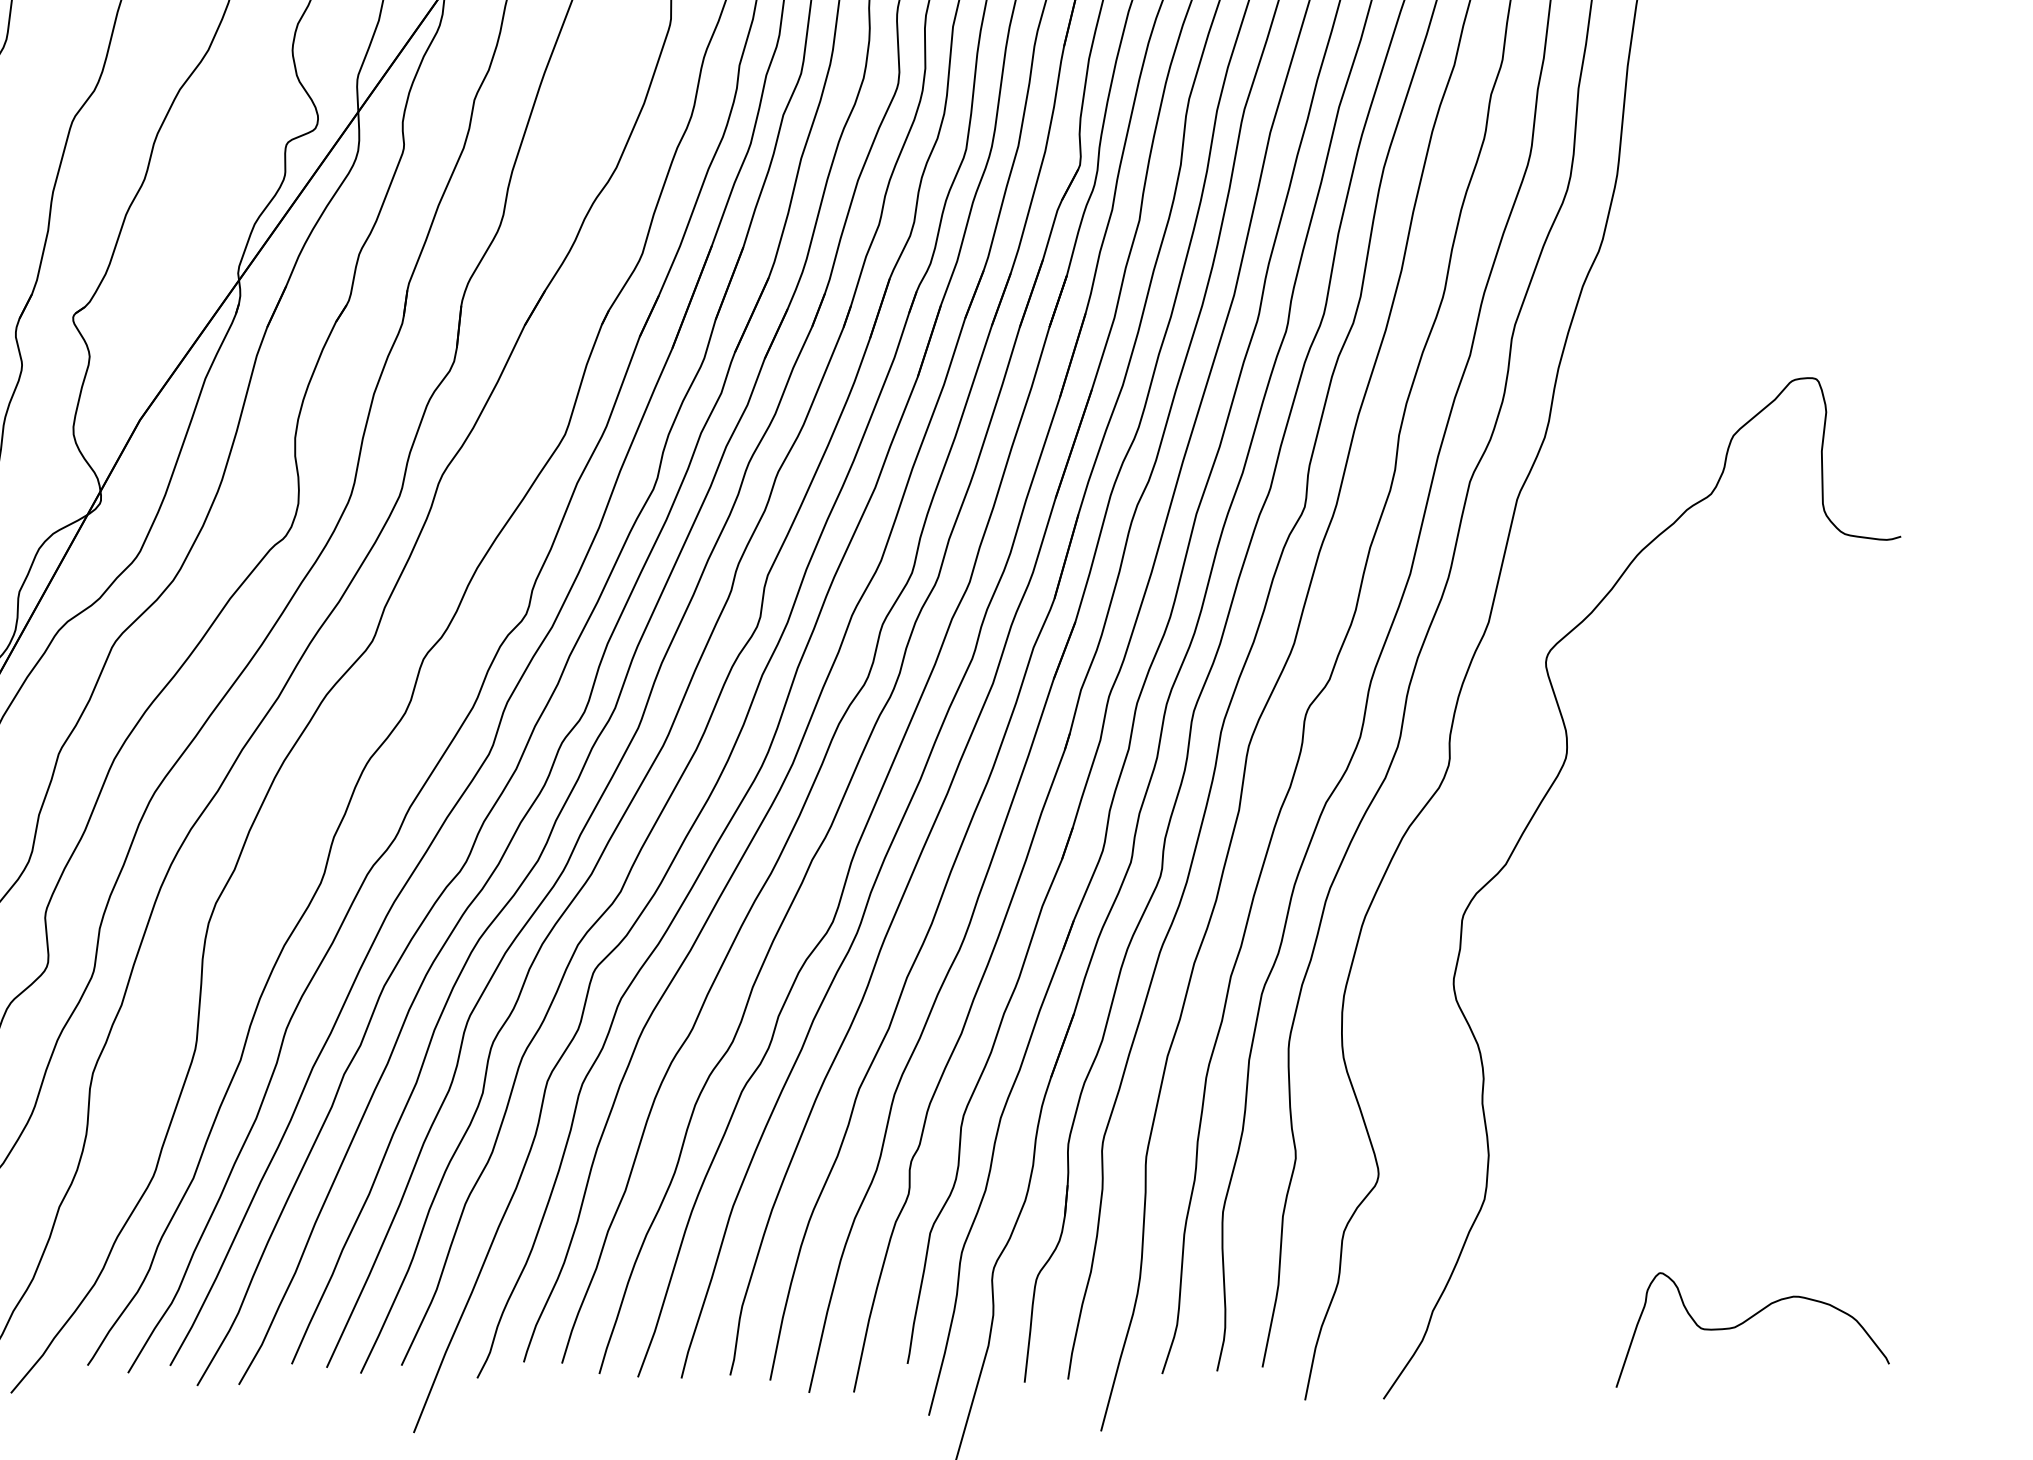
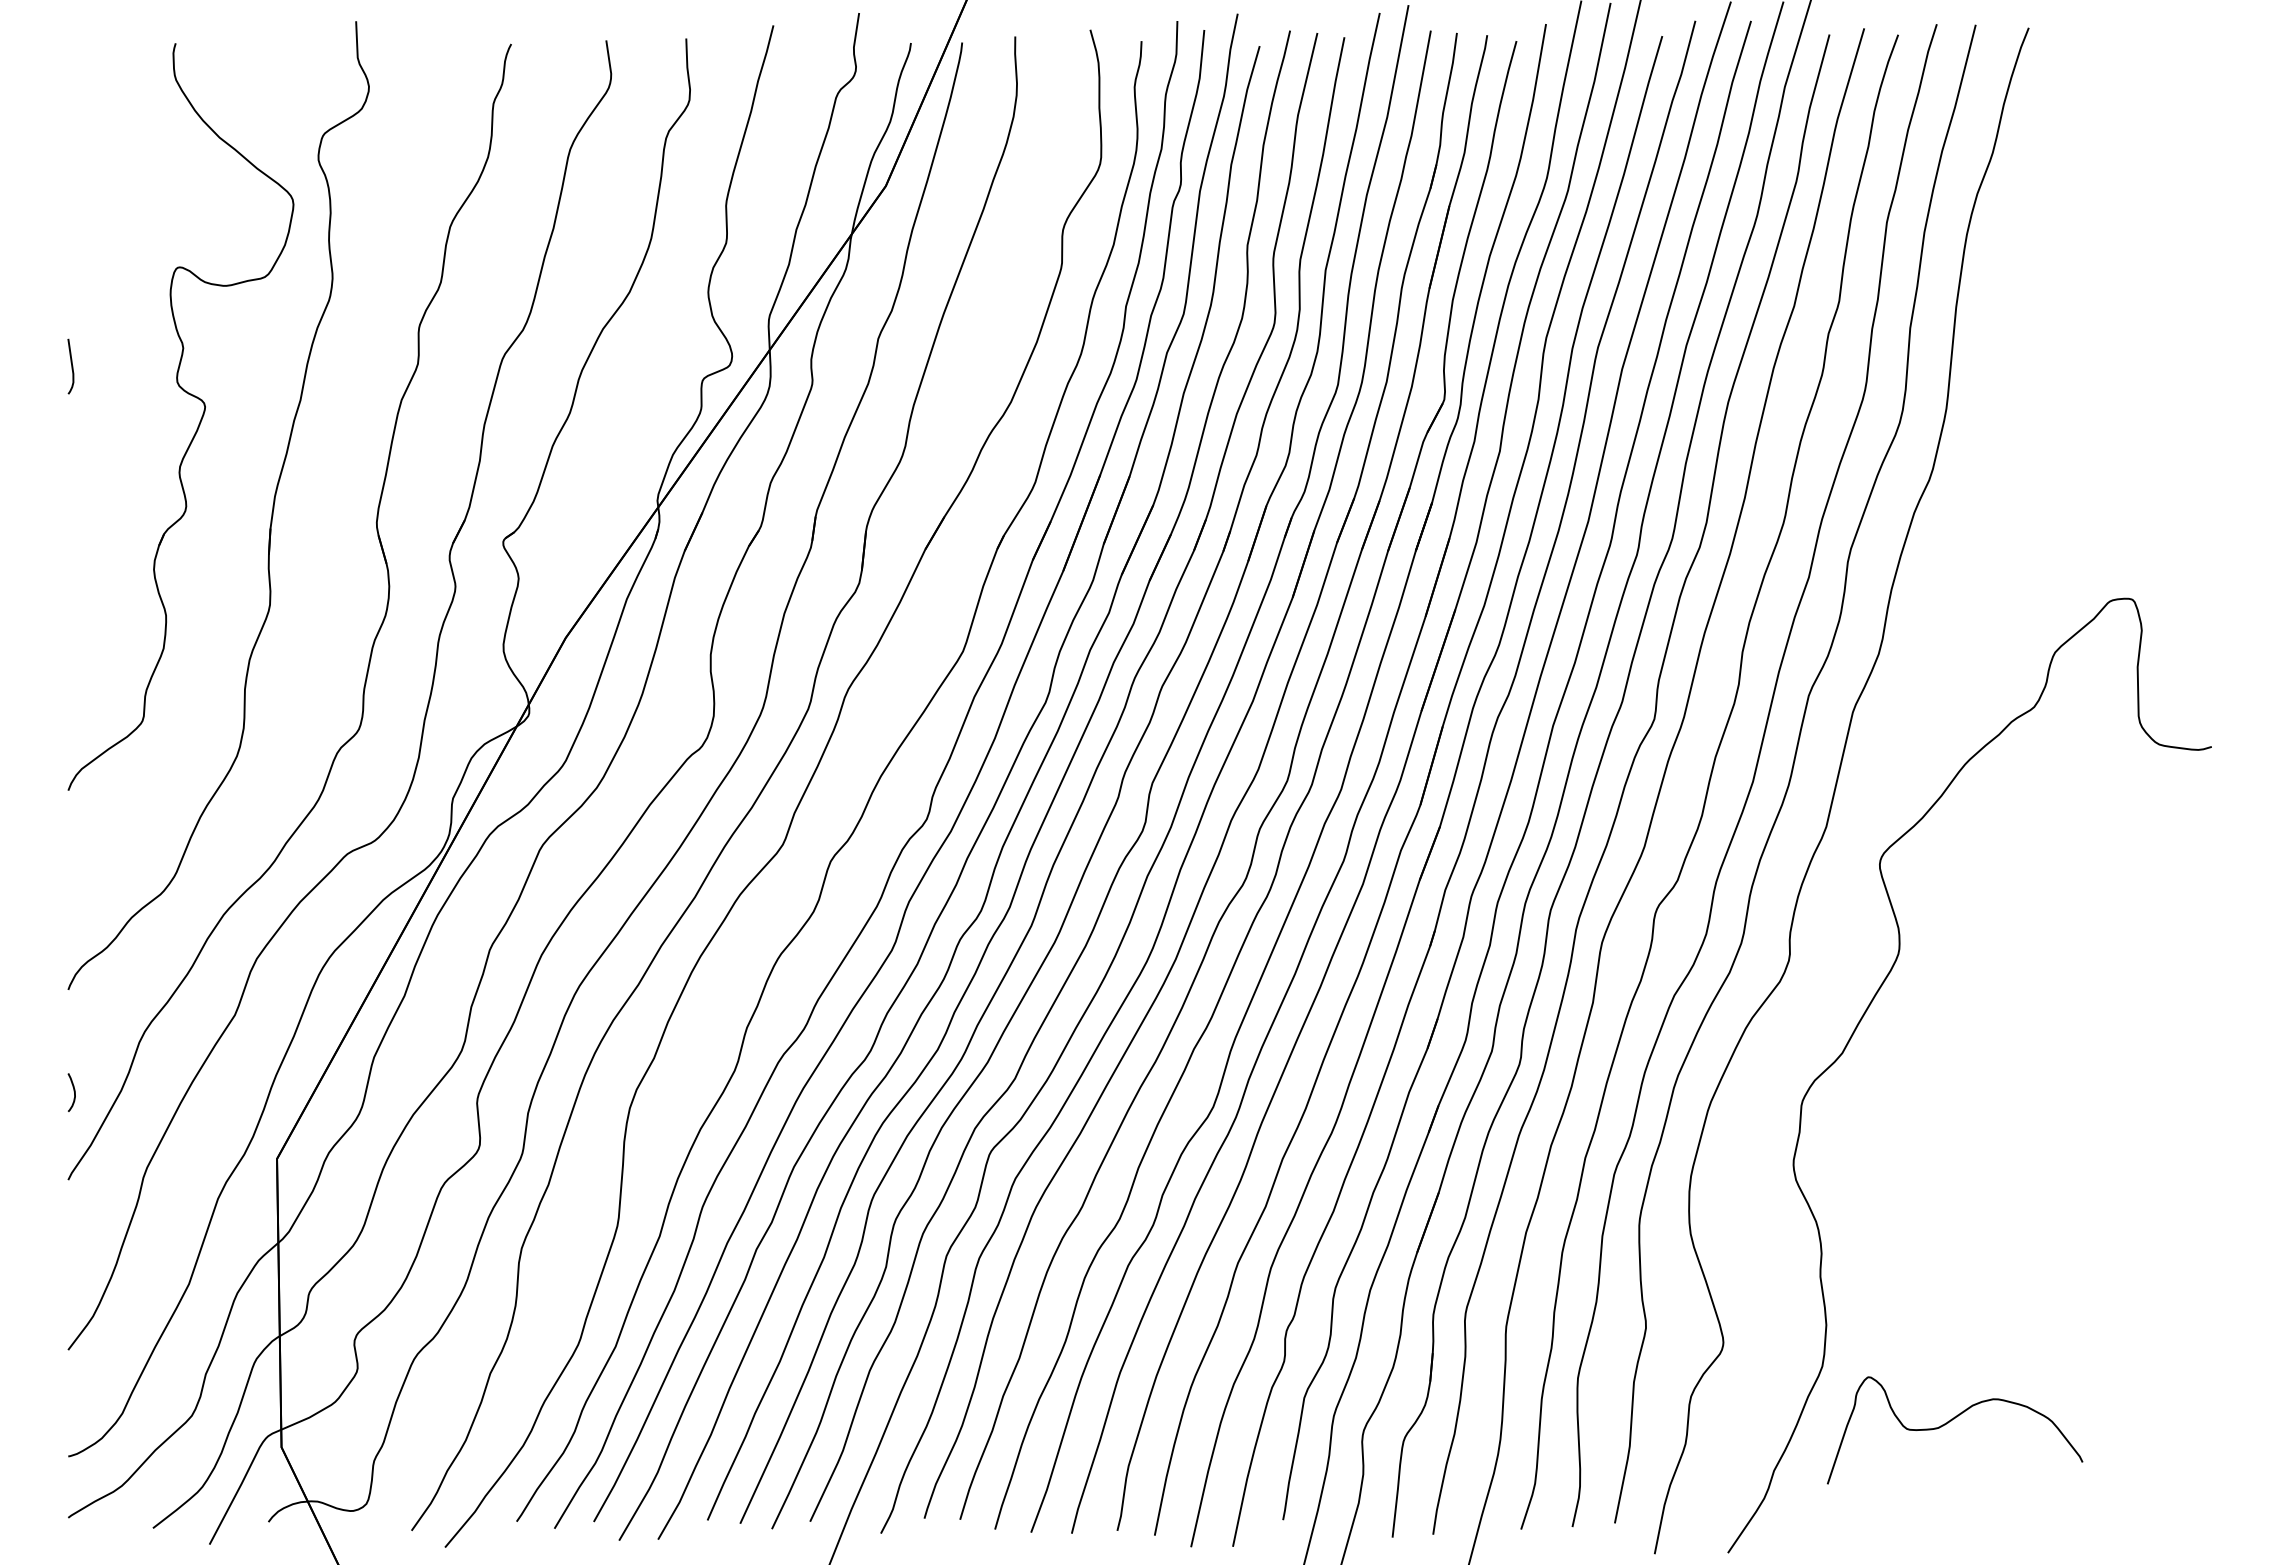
curve: (1748, 1320) -> (1951, 1421), moved

